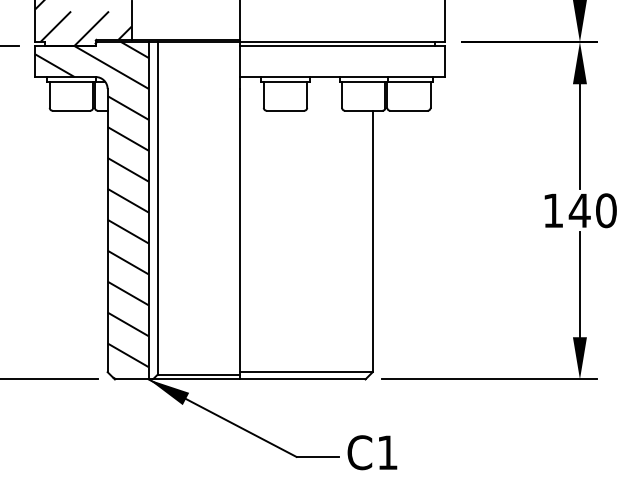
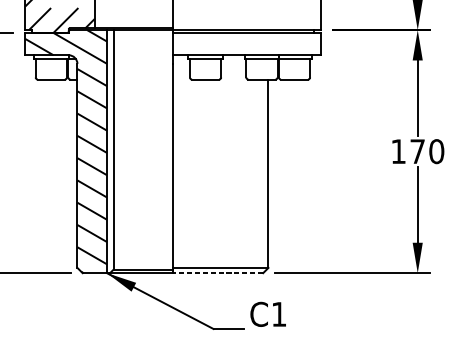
text: (579, 210) -> (417, 151), 140 -> 170
line: (302, 379) -> (217, 273), solid -> dashed
text: (372, 452) -> (268, 314), moved

